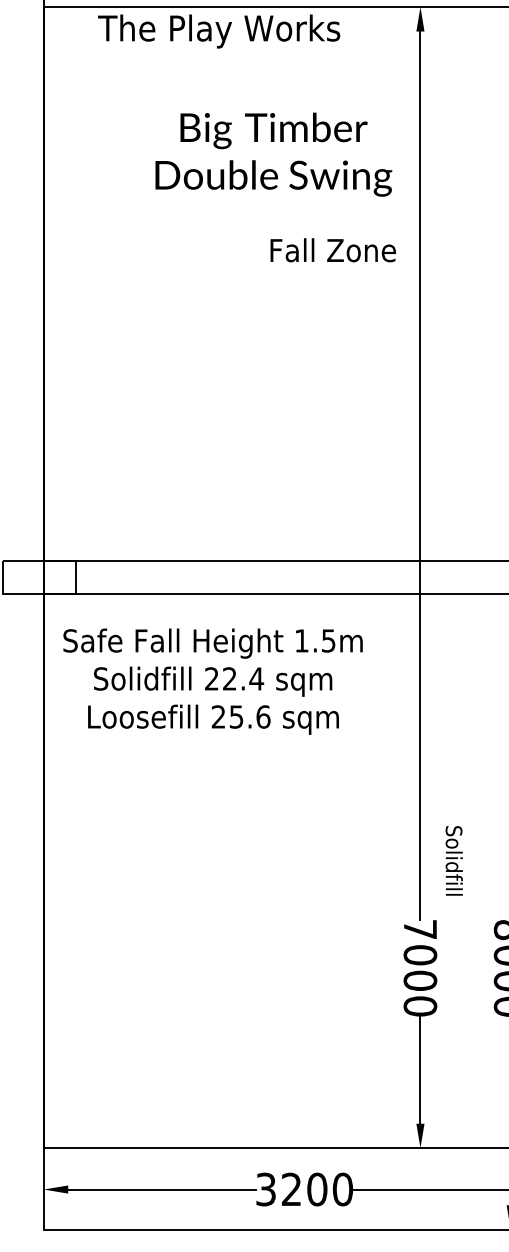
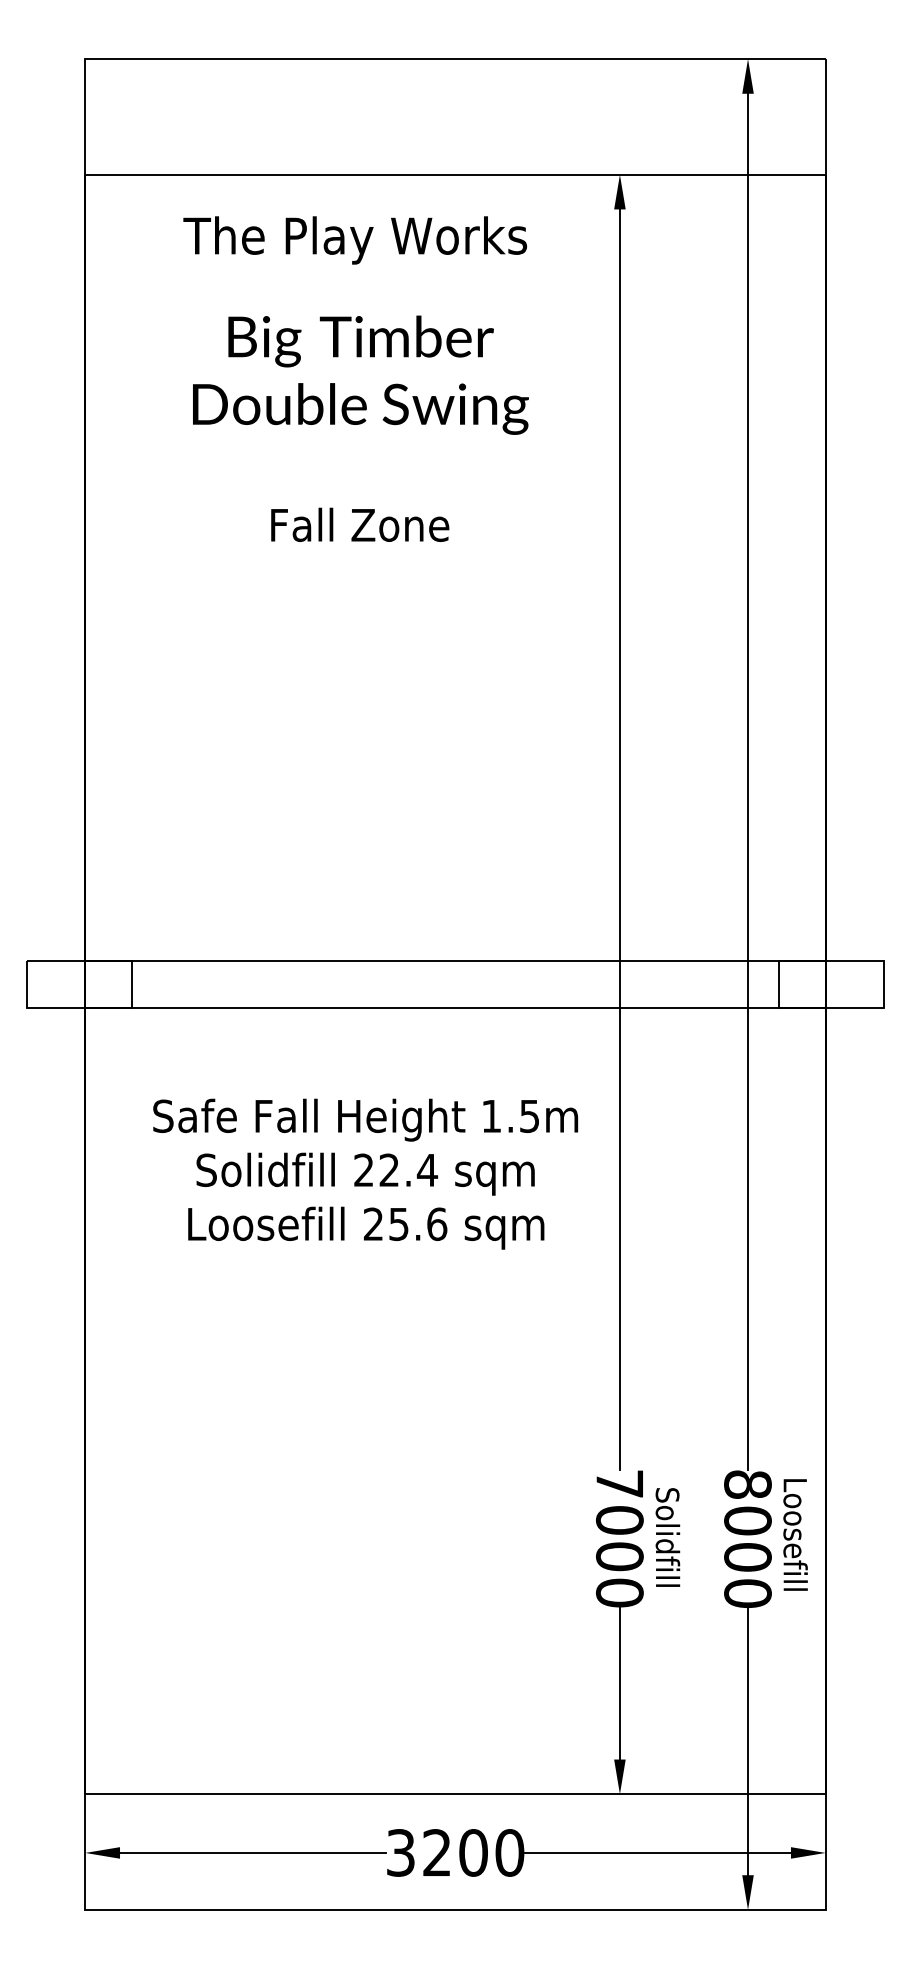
text: (219, 31) -> (355, 240), moved
text: (273, 154) -> (360, 374), moved
text: (333, 250) -> (360, 524), moved
text: (212, 681) -> (365, 1173), moved
text: (453, 860) -> (667, 1537), moved

